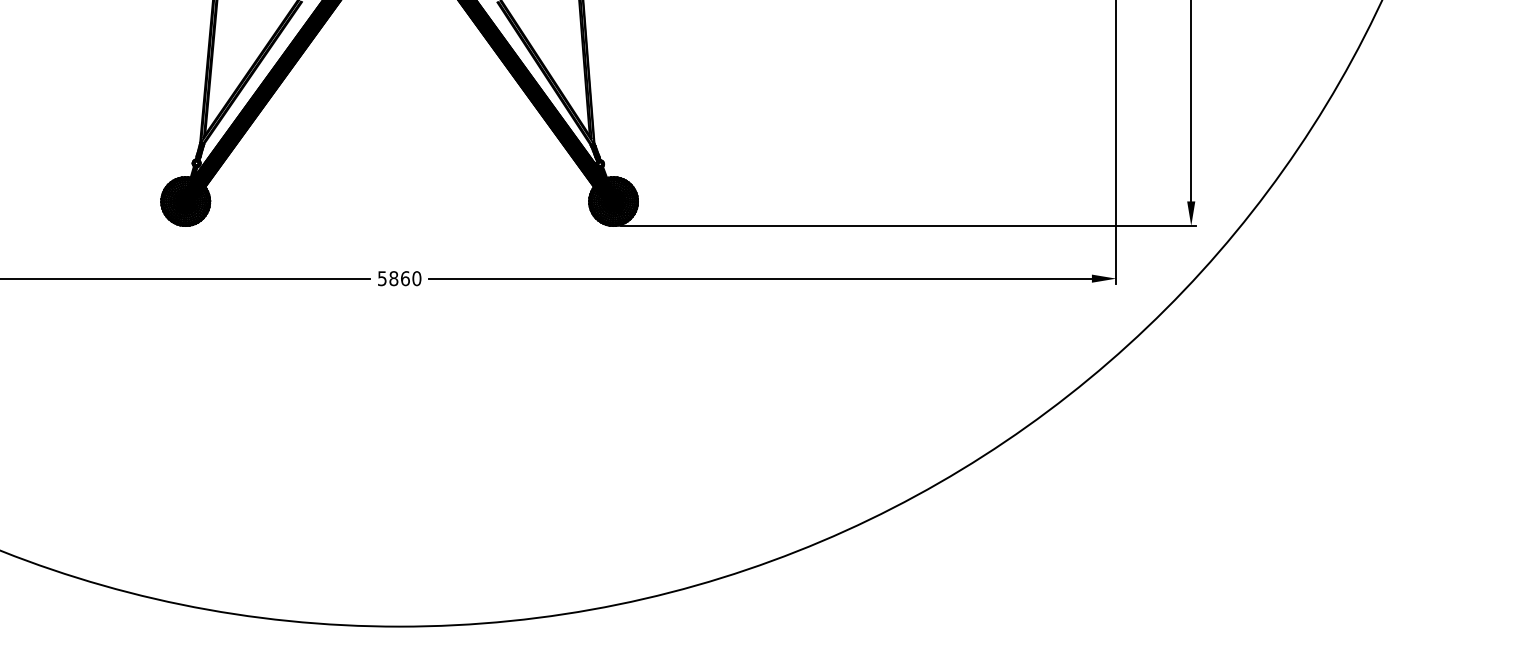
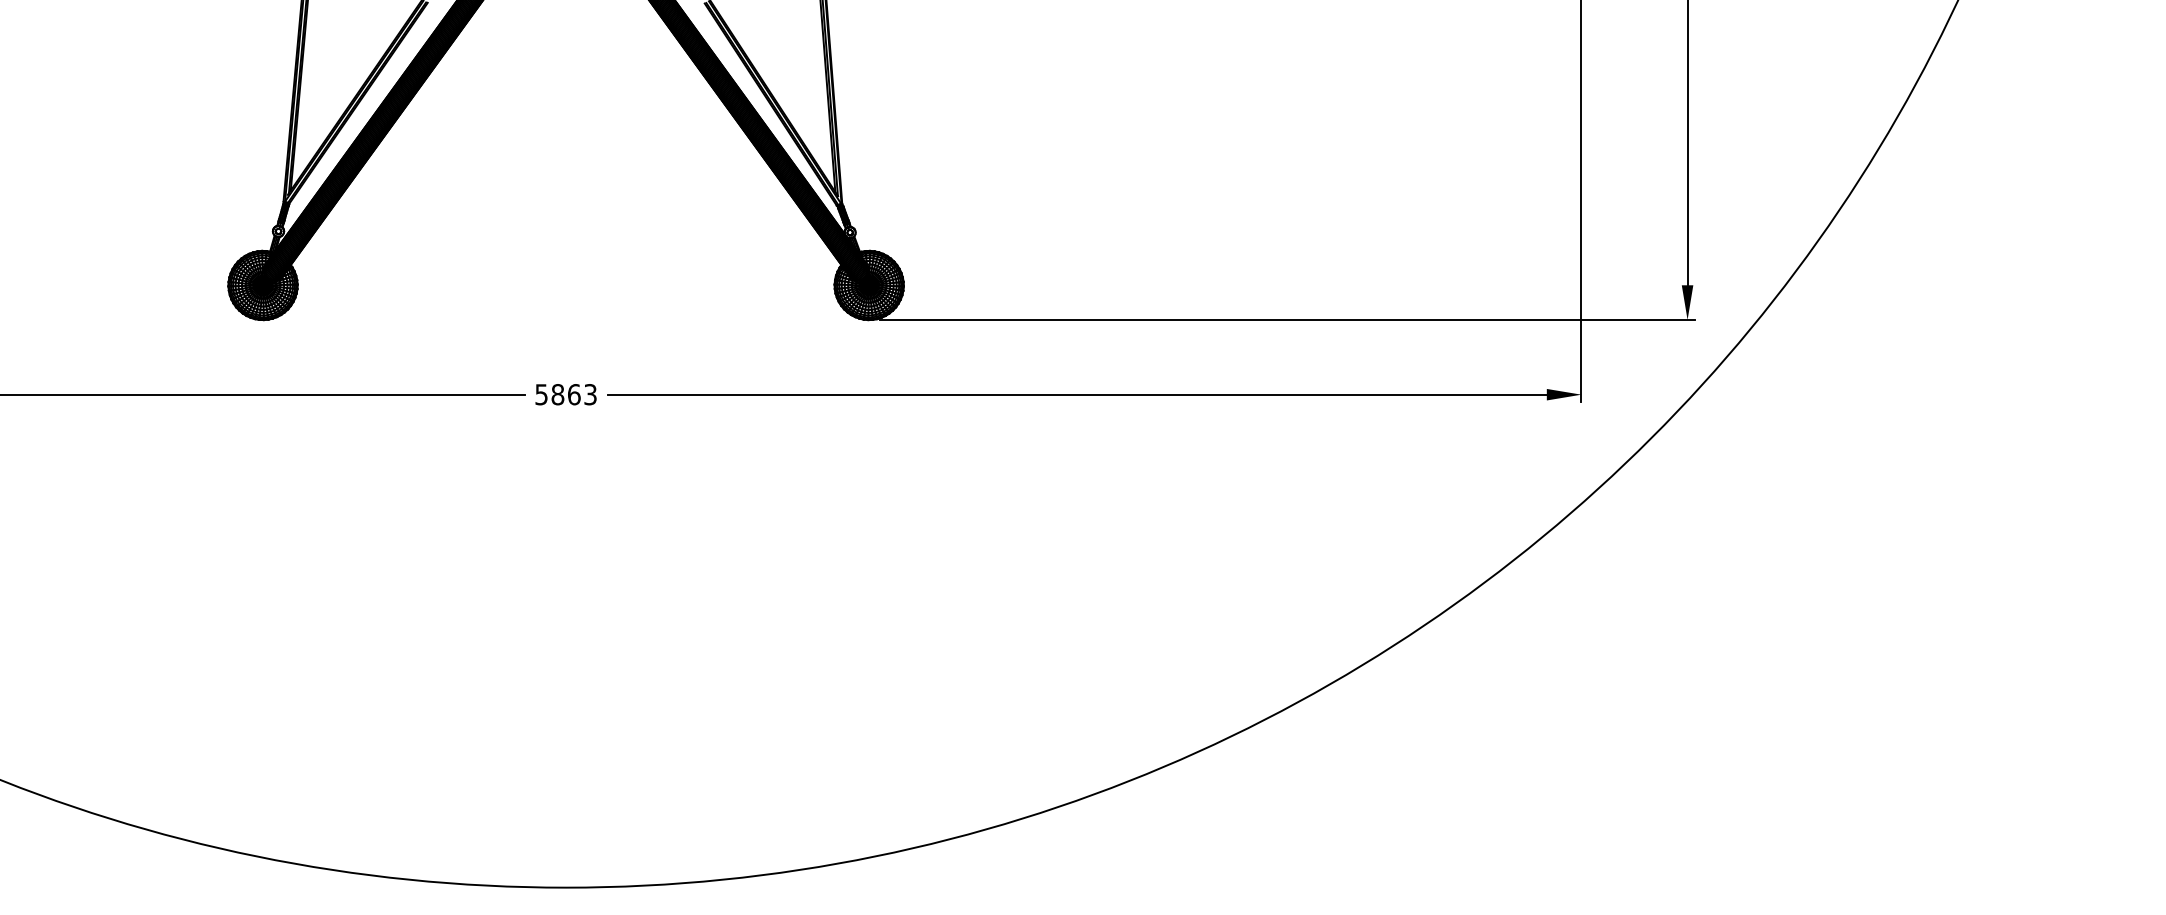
text: (416, 278) -> (589, 394), 5860 -> 5863

